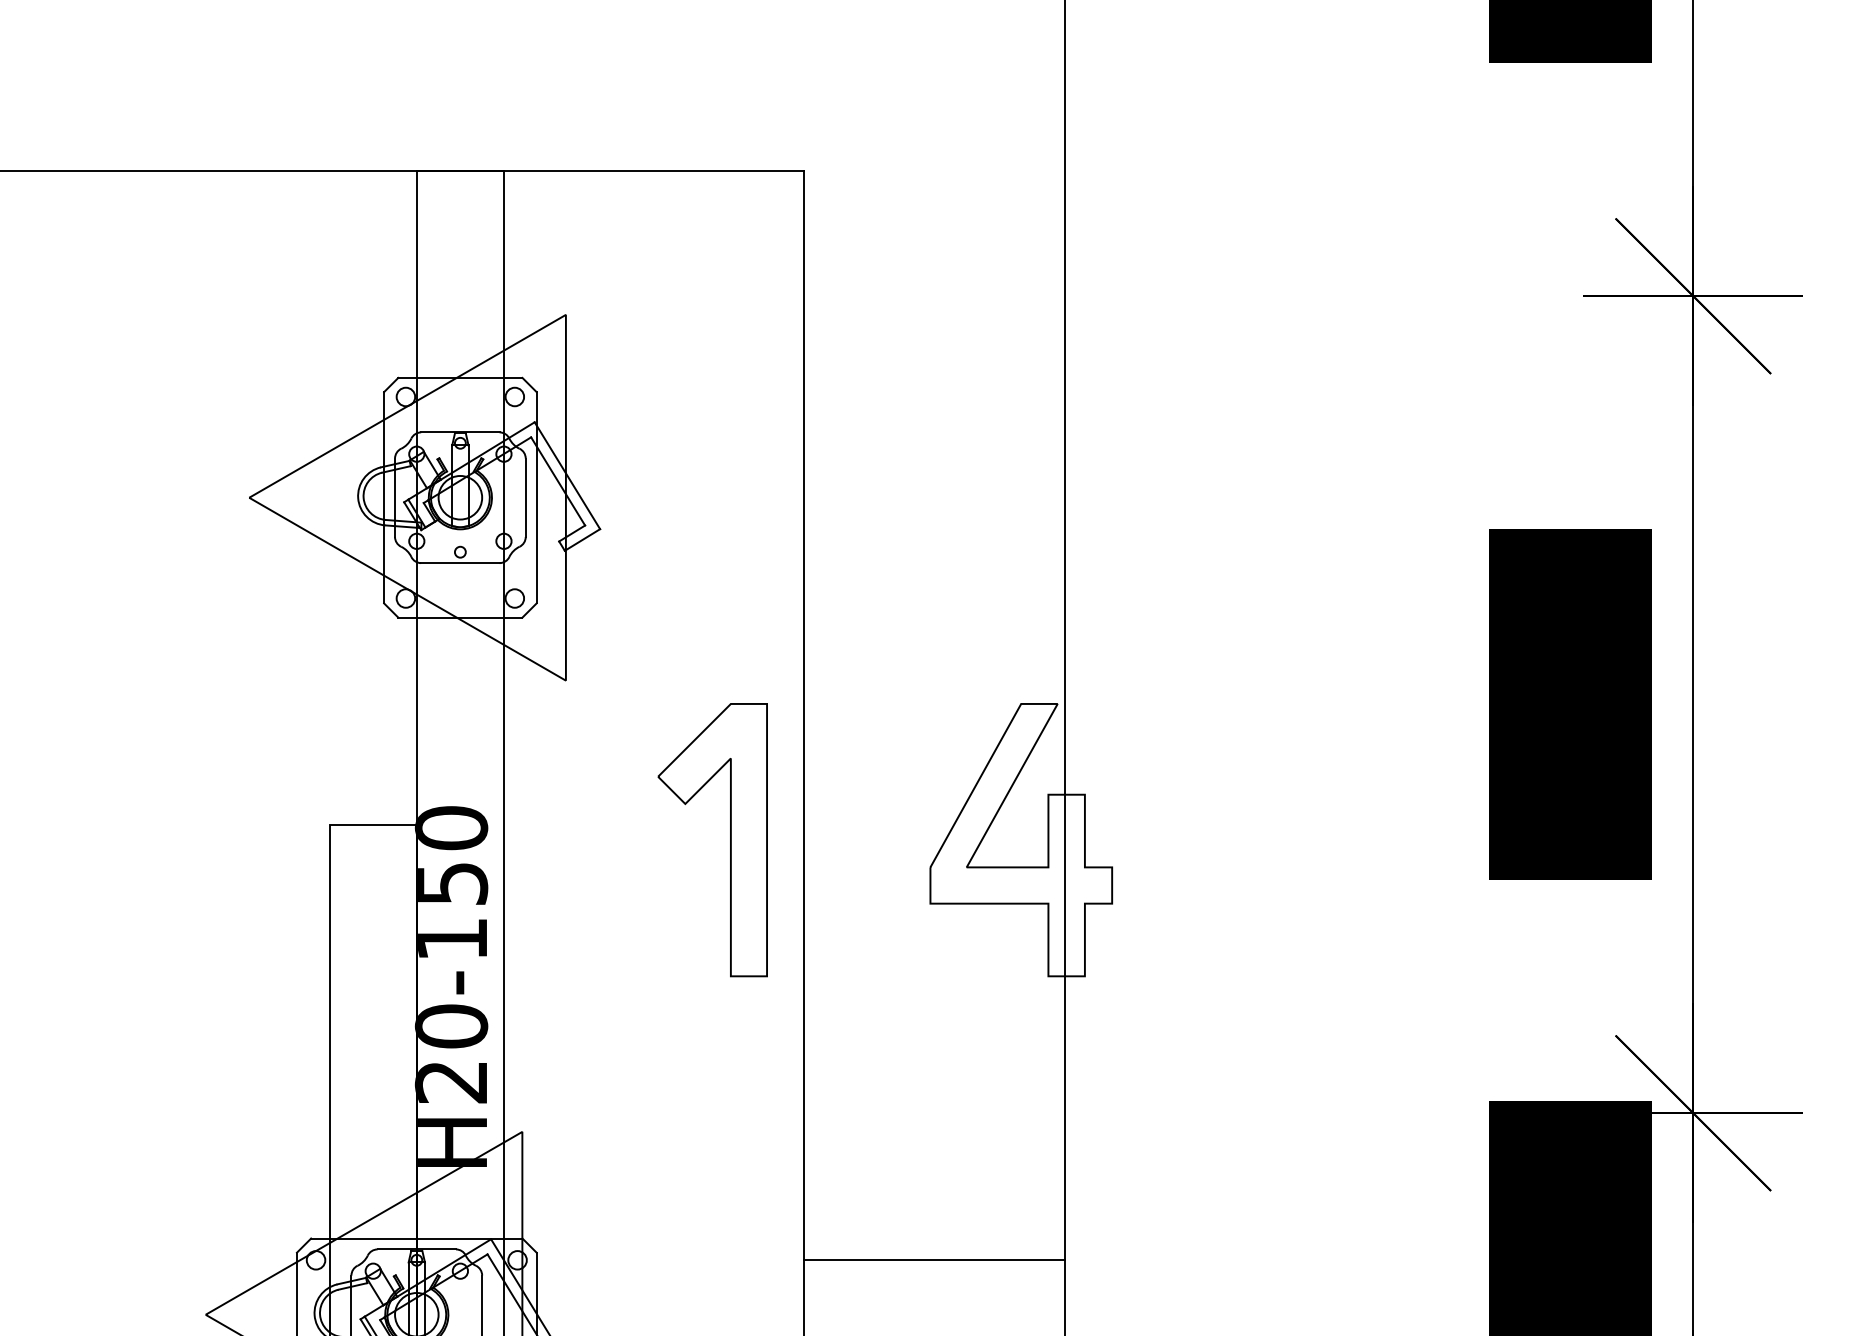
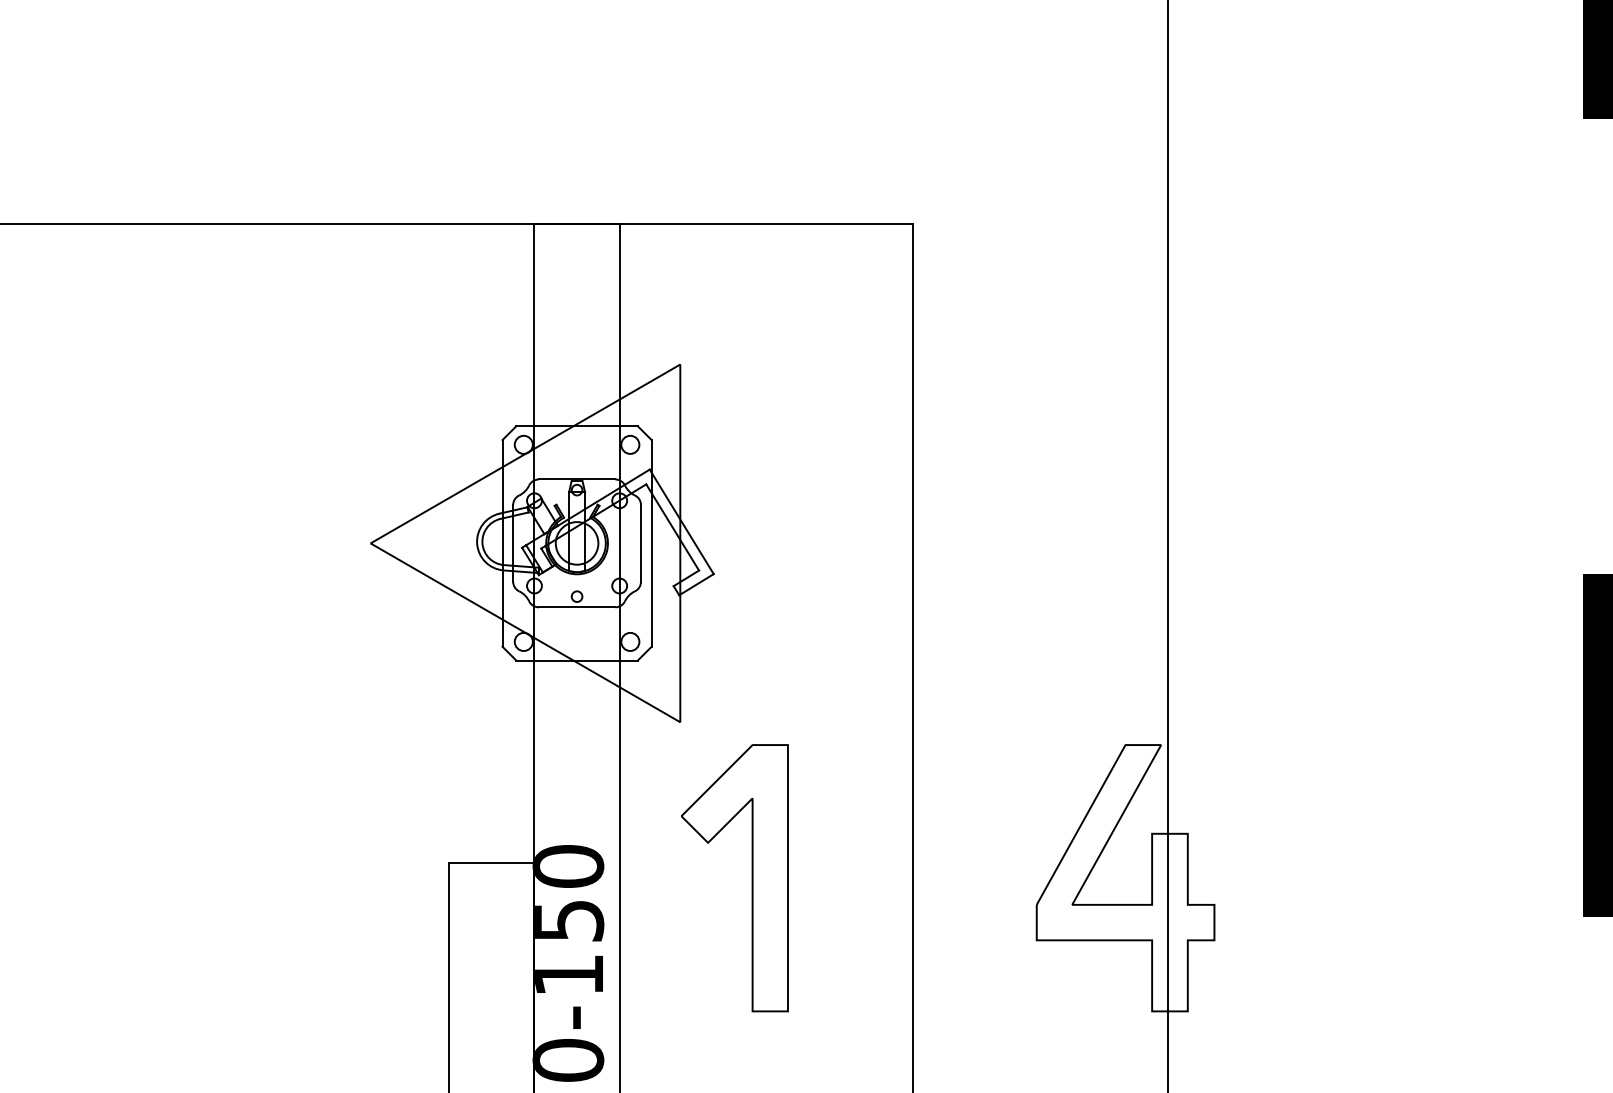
part: (730, 840) -> (752, 878), moved

